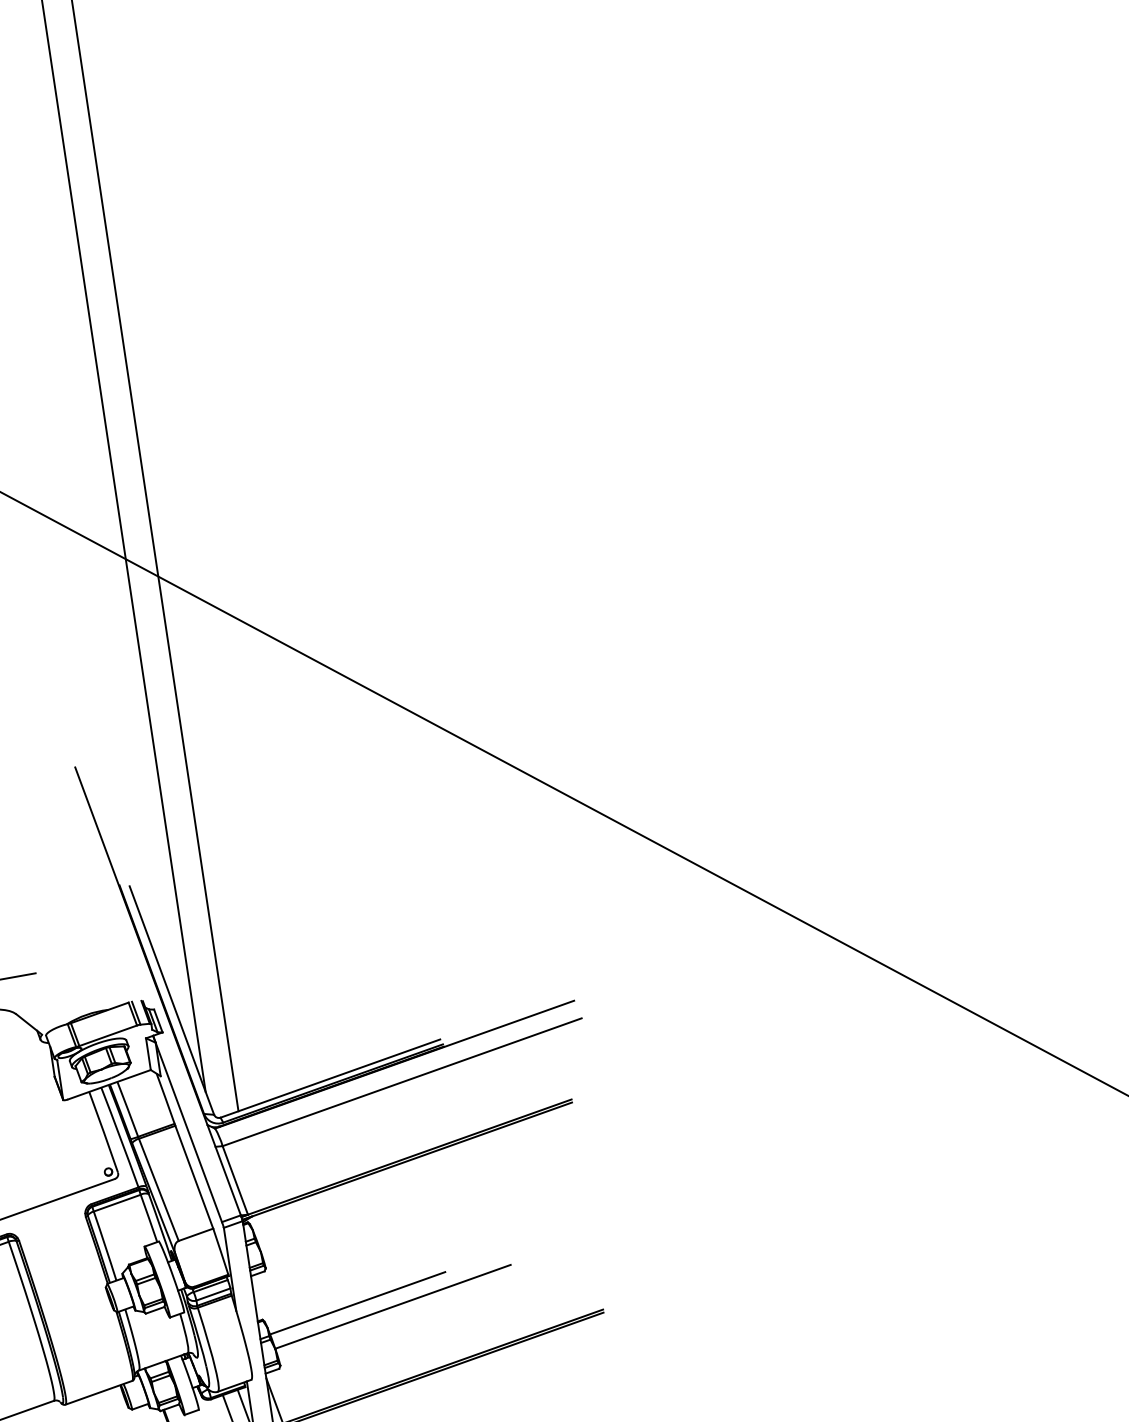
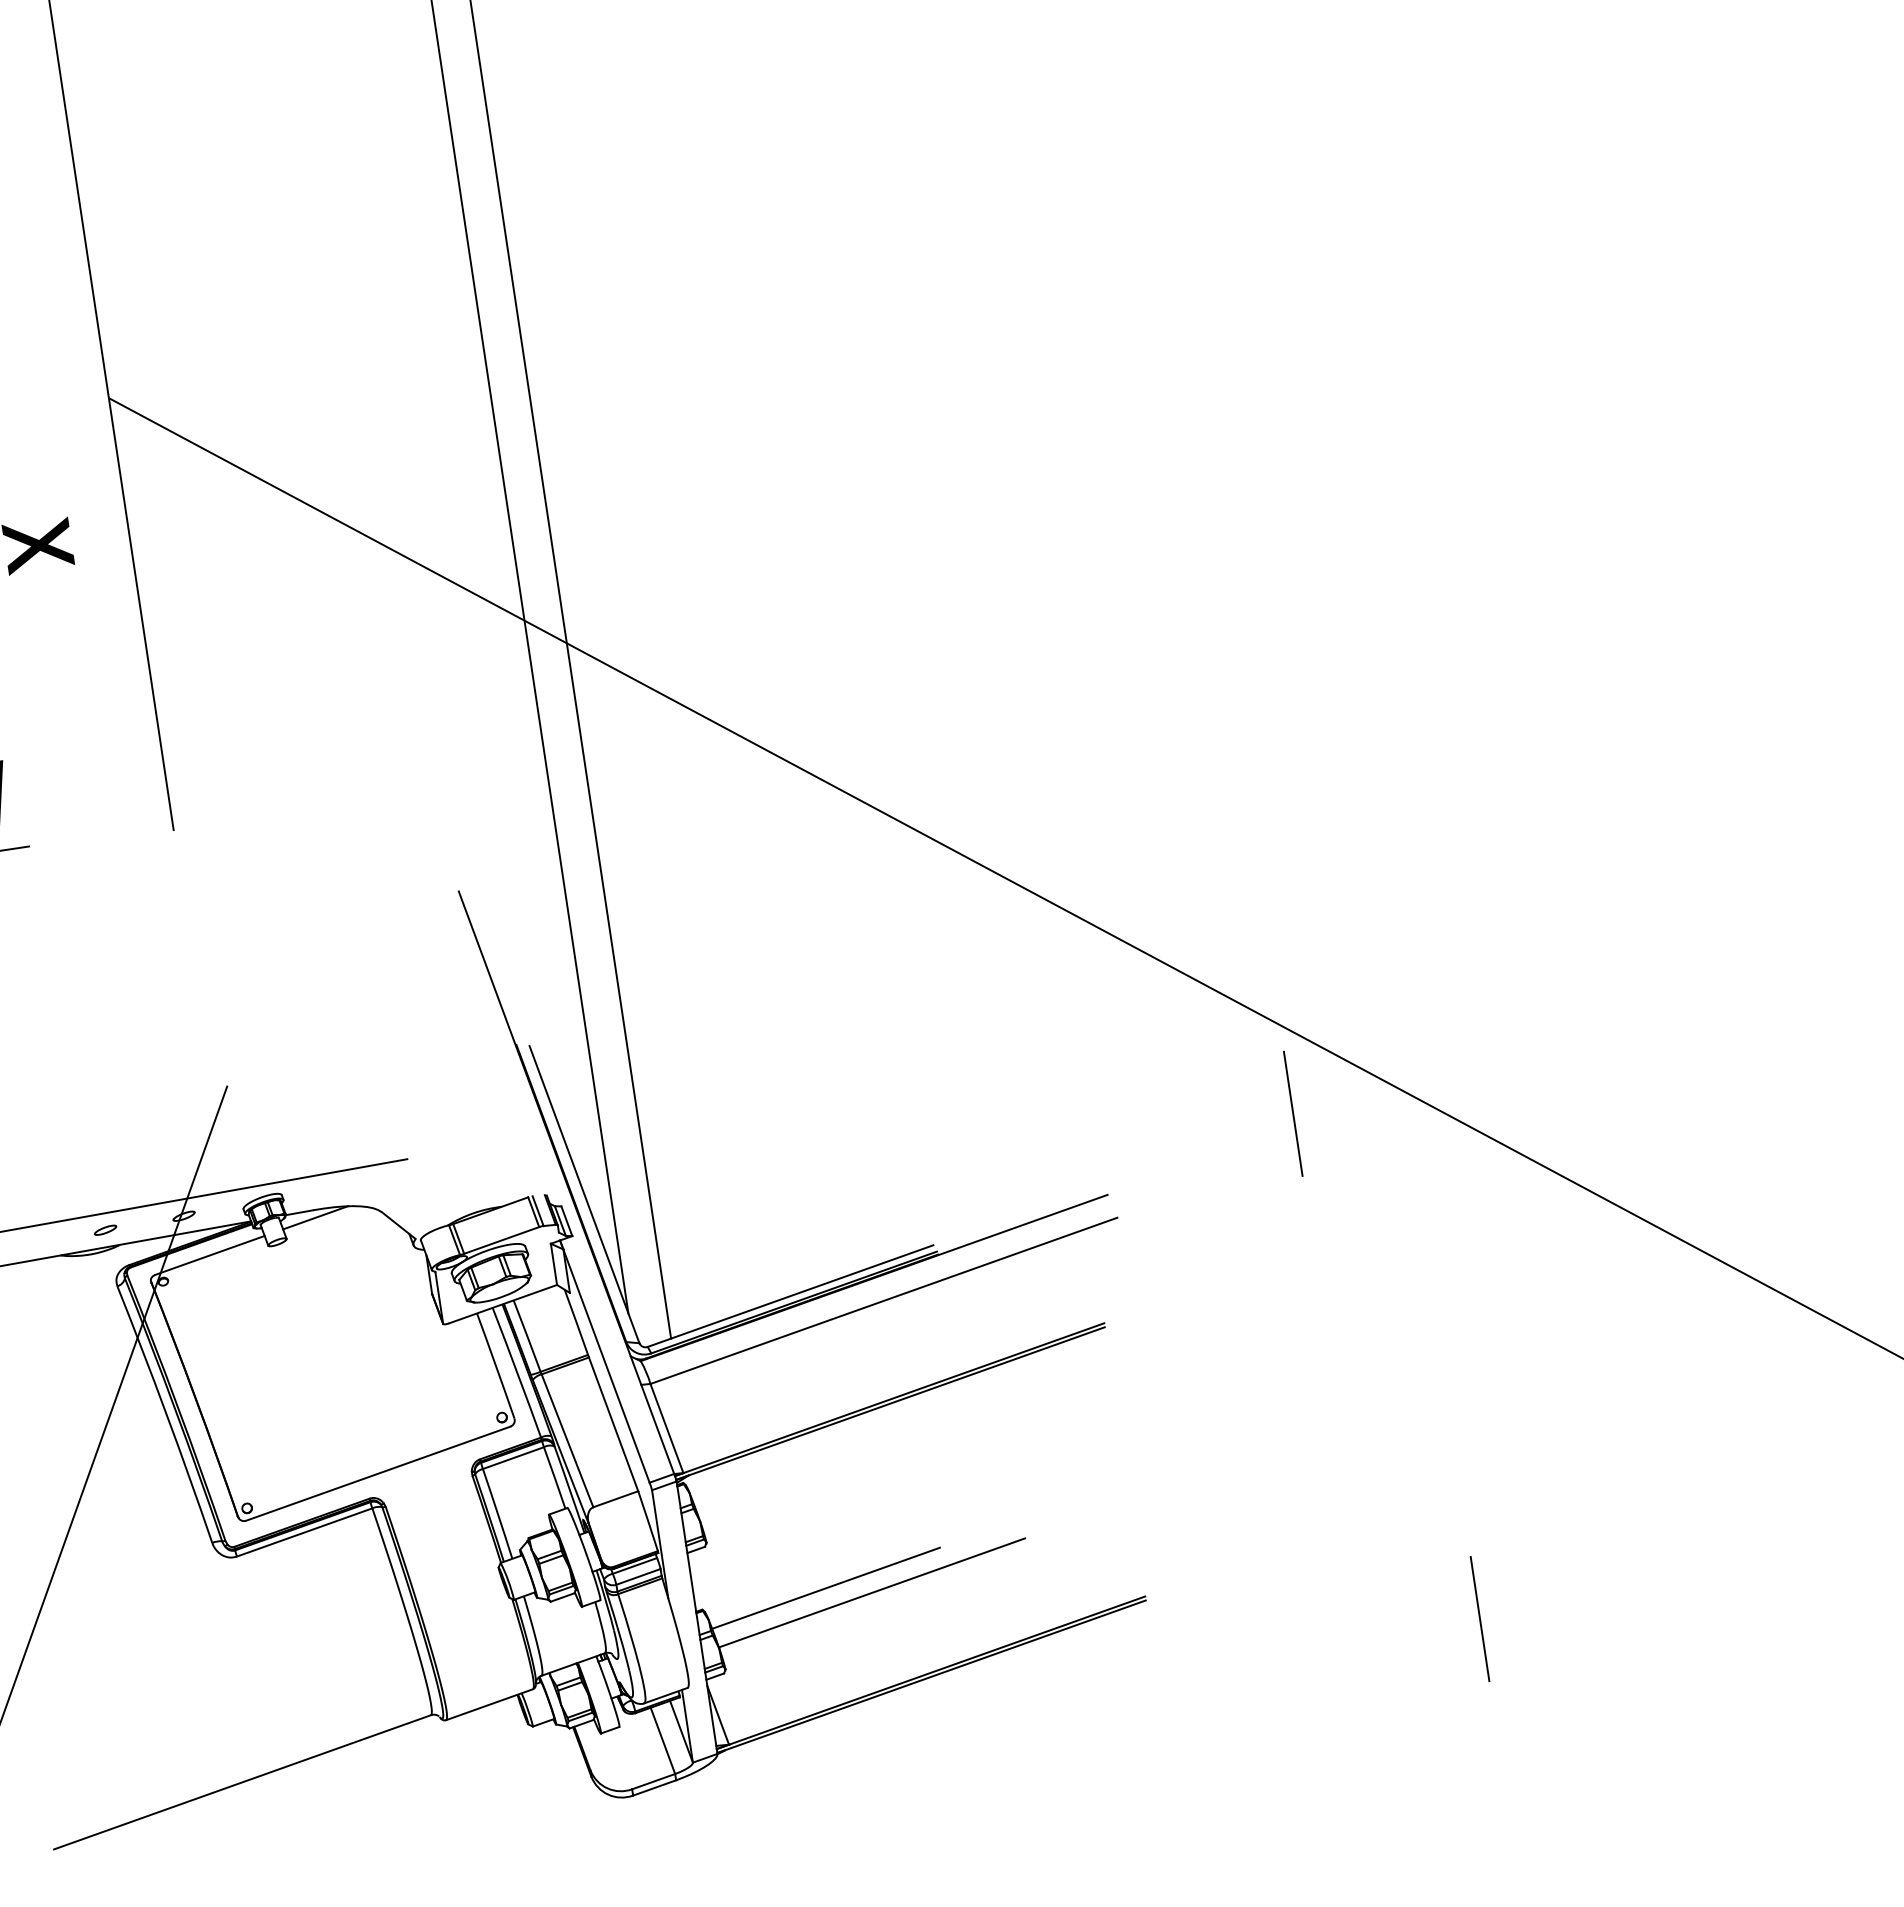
line: (716, 936) -> (1292, 1111), added
line: (860, 1325) -> (1479, 1617), added

